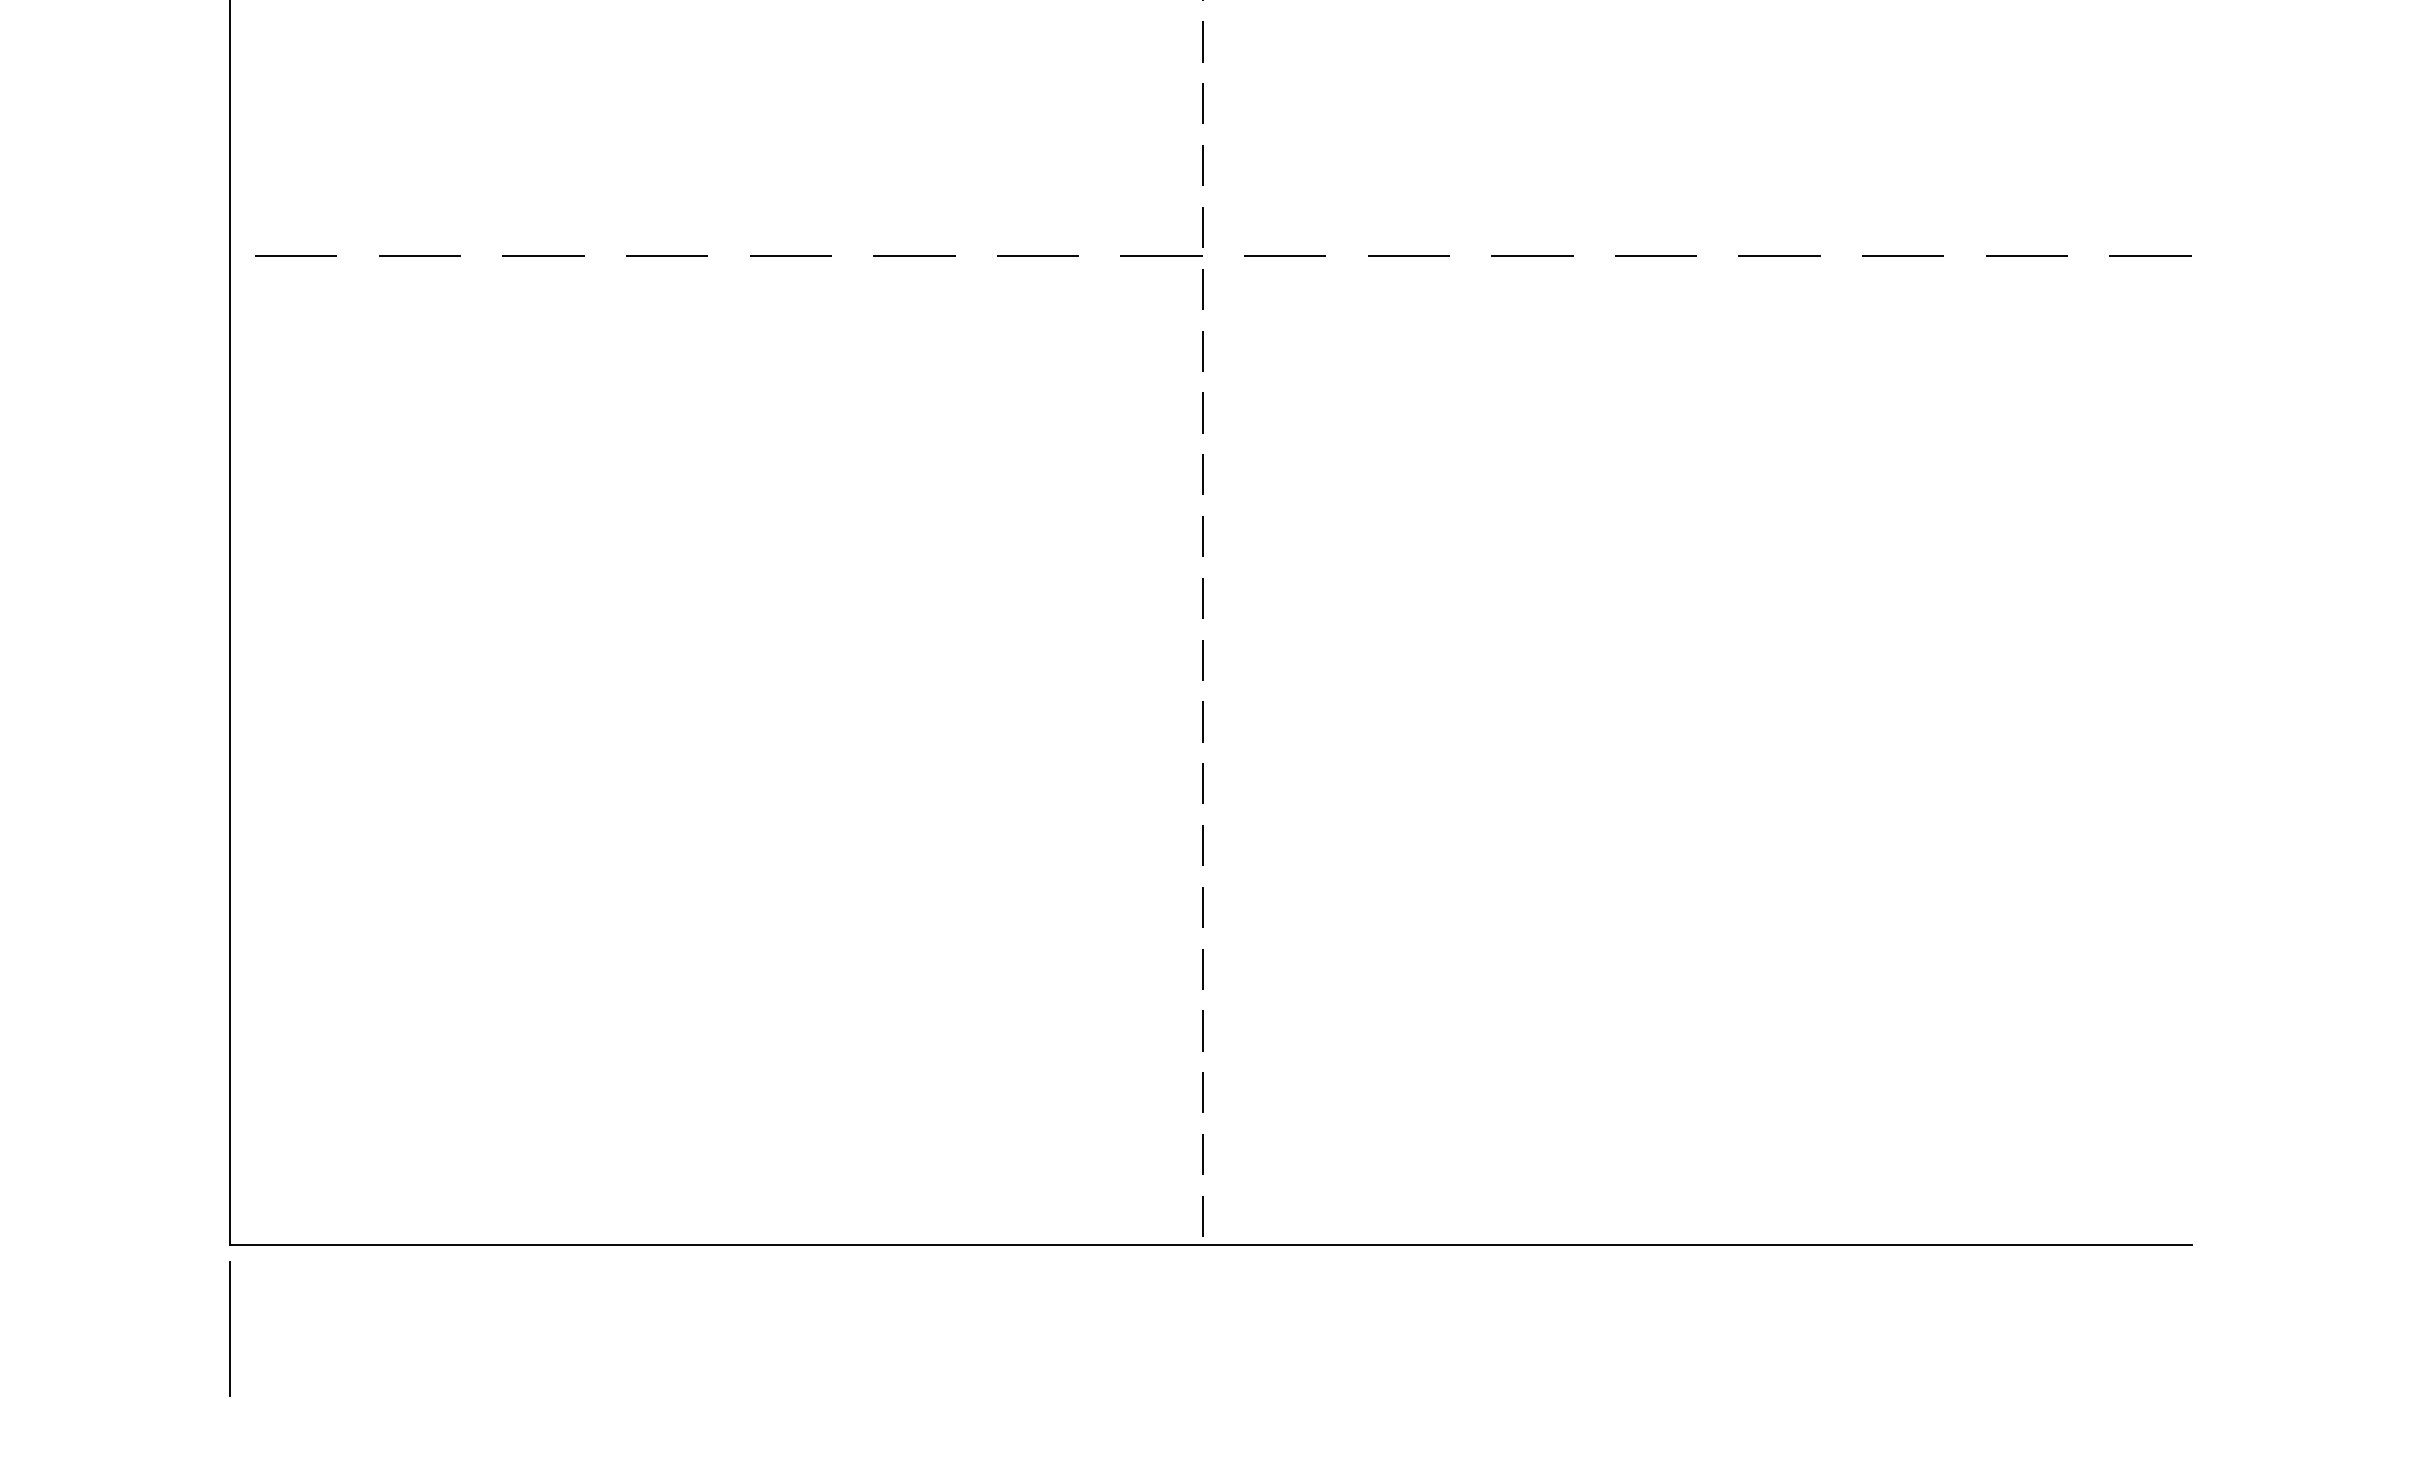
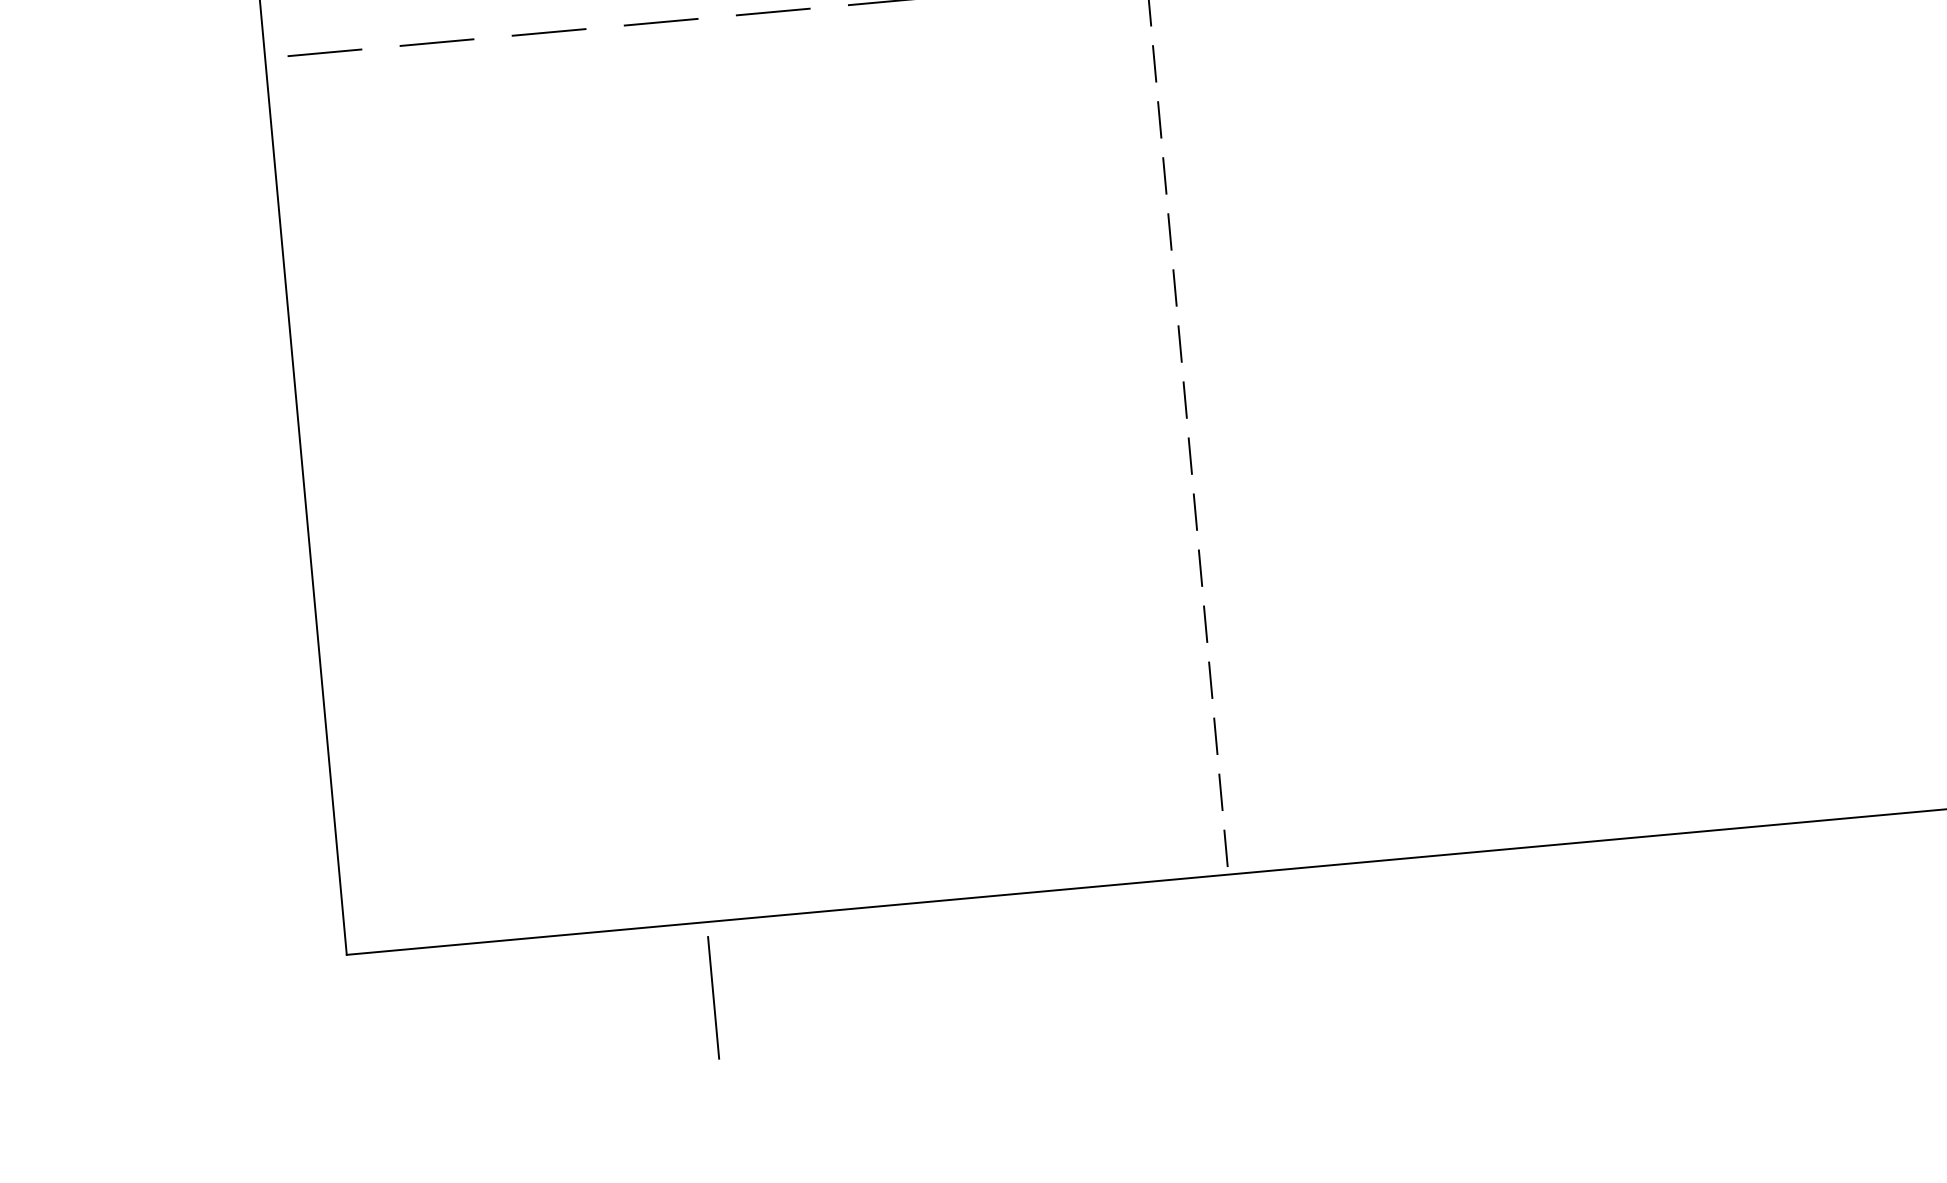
line: (229, 1328) -> (712, 997), moved

